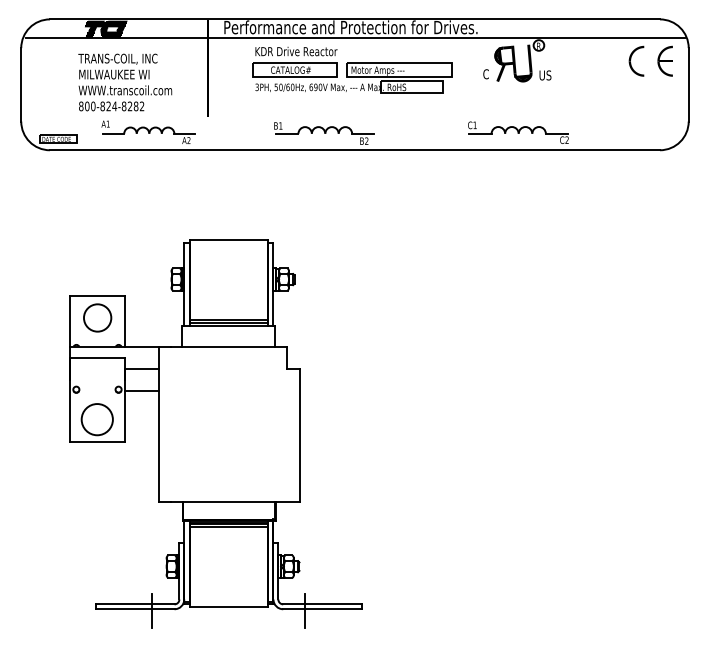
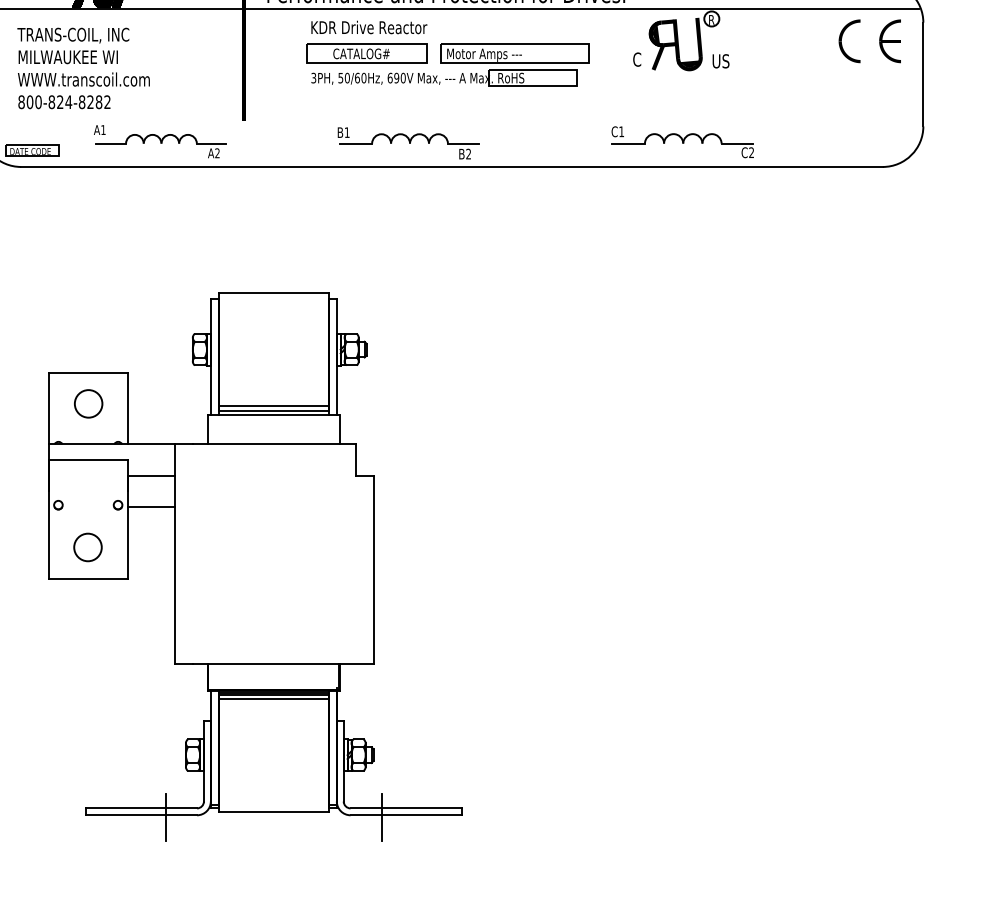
text: (125, 82) -> (84, 68), moved
circle: (97, 317) -> (88, 403), size x0.71
circle: (97, 419) -> (88, 547), size x0.62

